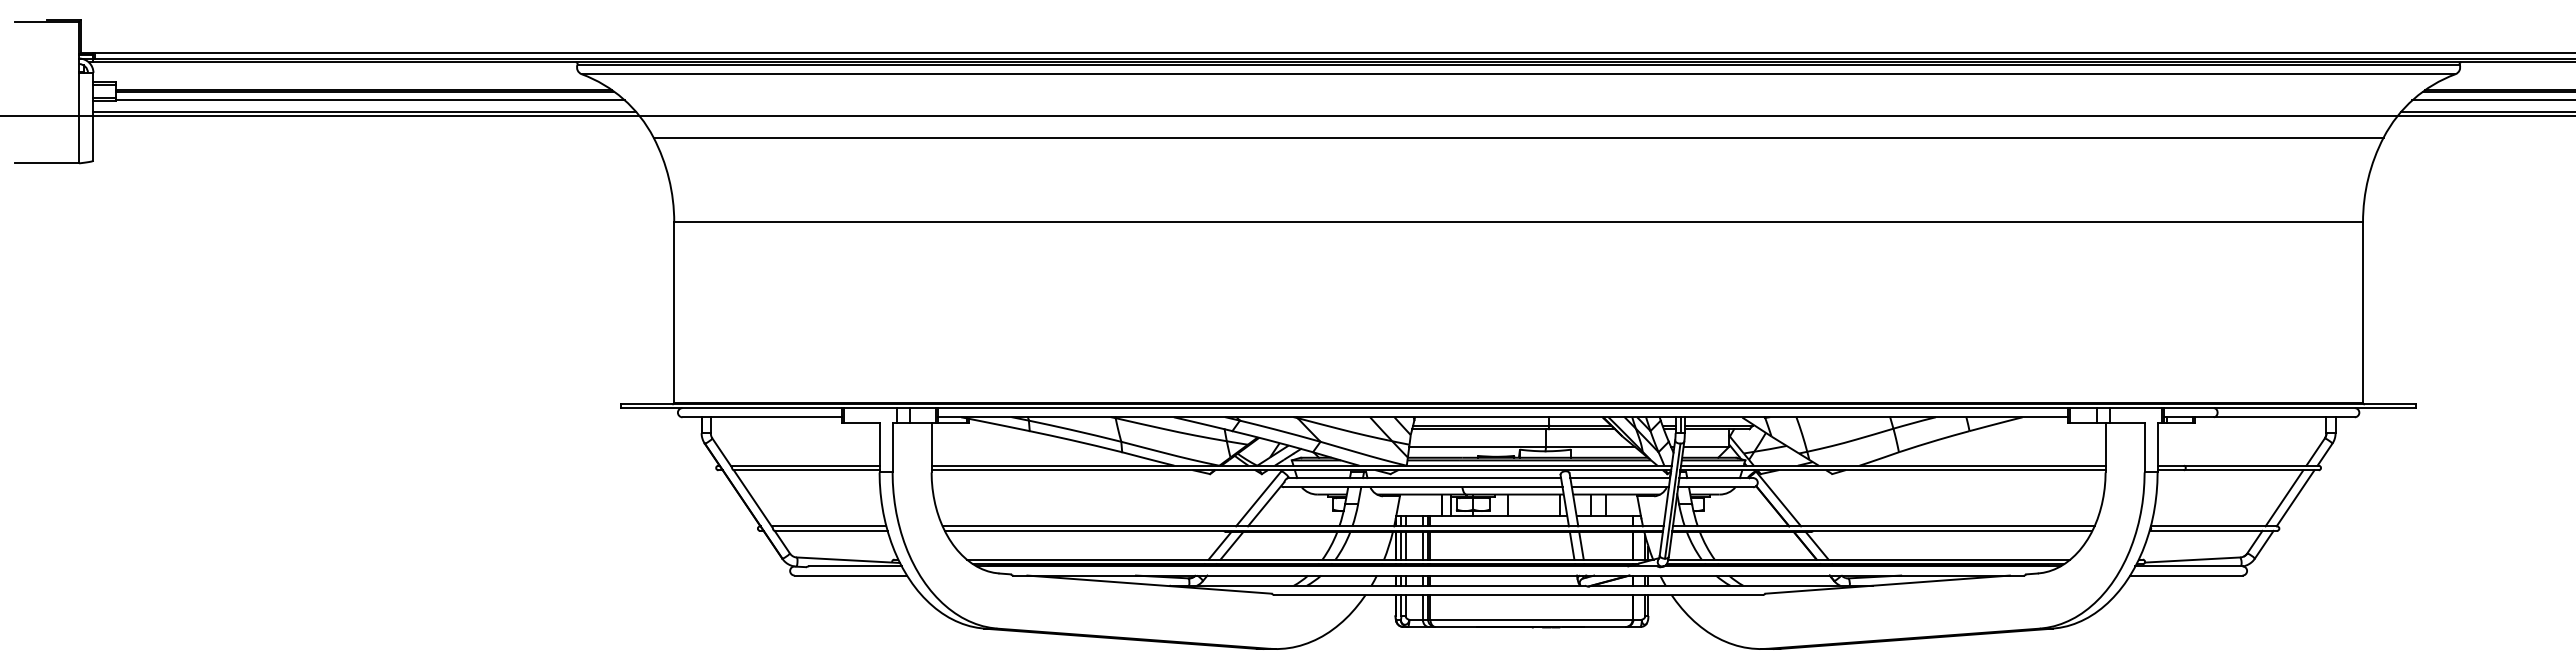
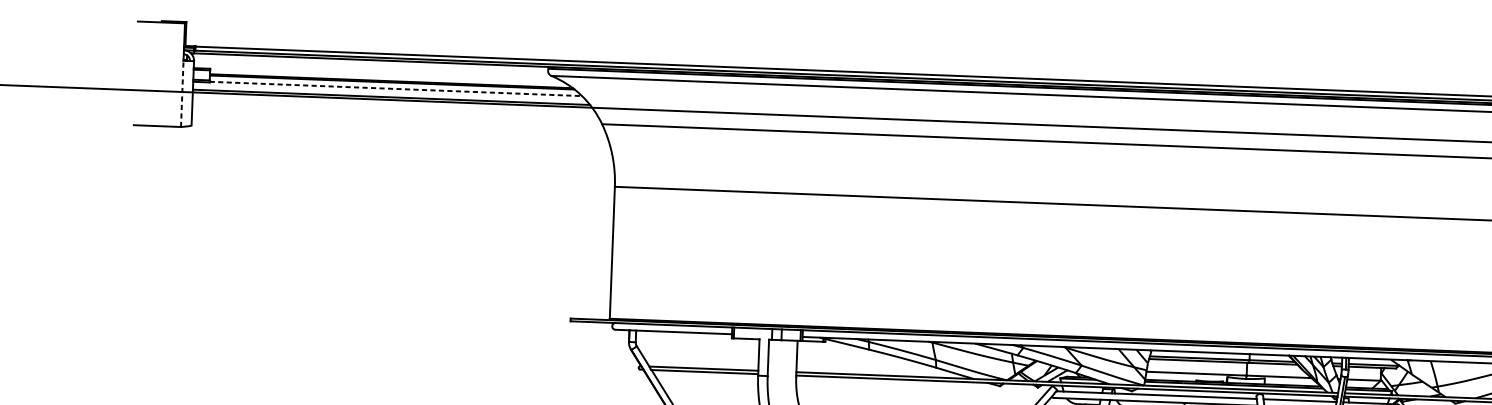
line: (370, 100) -> (396, 89), solid -> dashed
line: (79, 117) -> (182, 93), solid -> dashed

